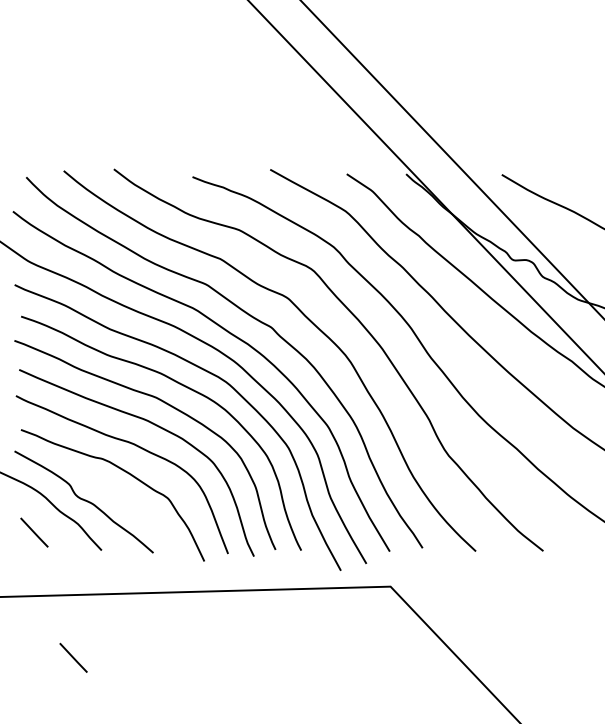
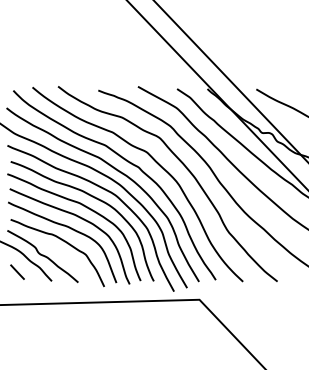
line: (73, 656) -> (37, 335), removed

